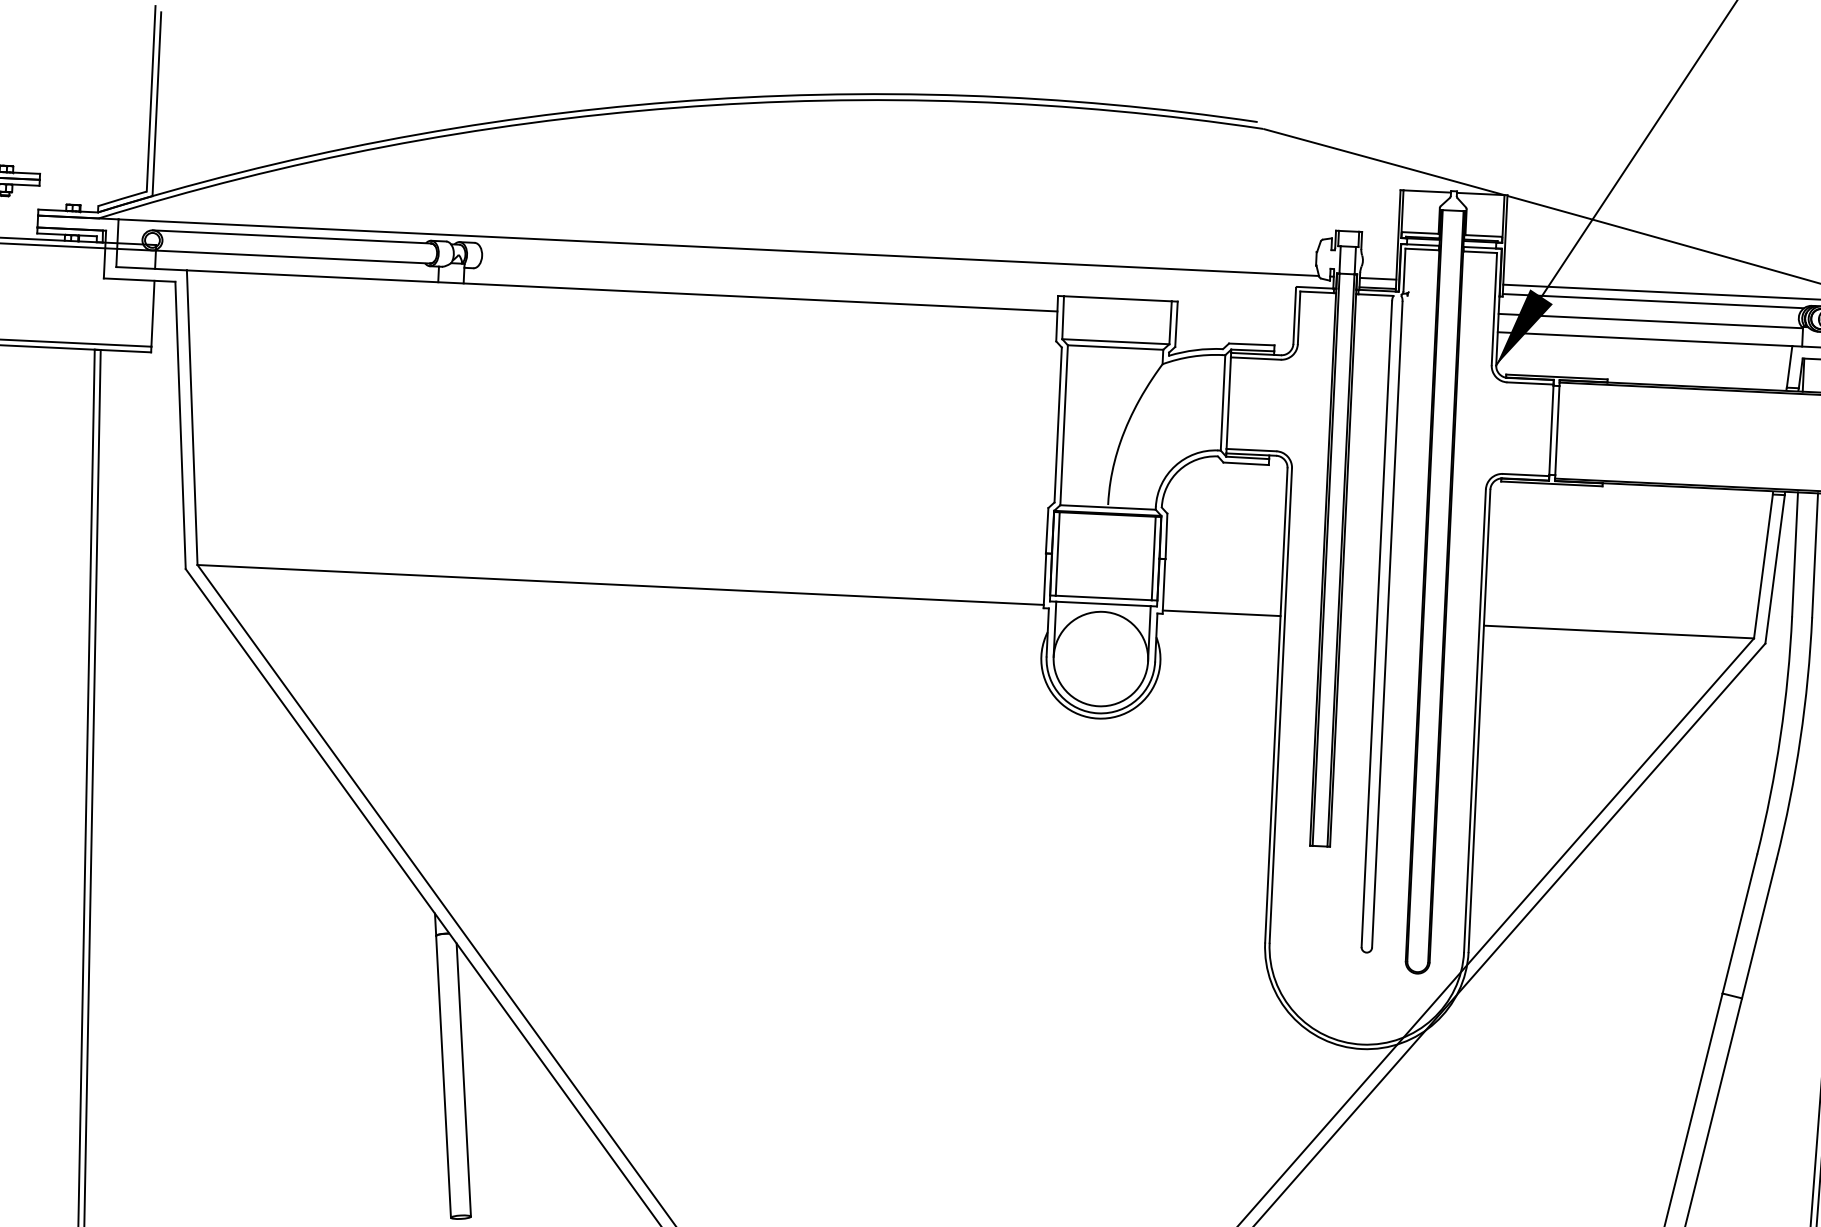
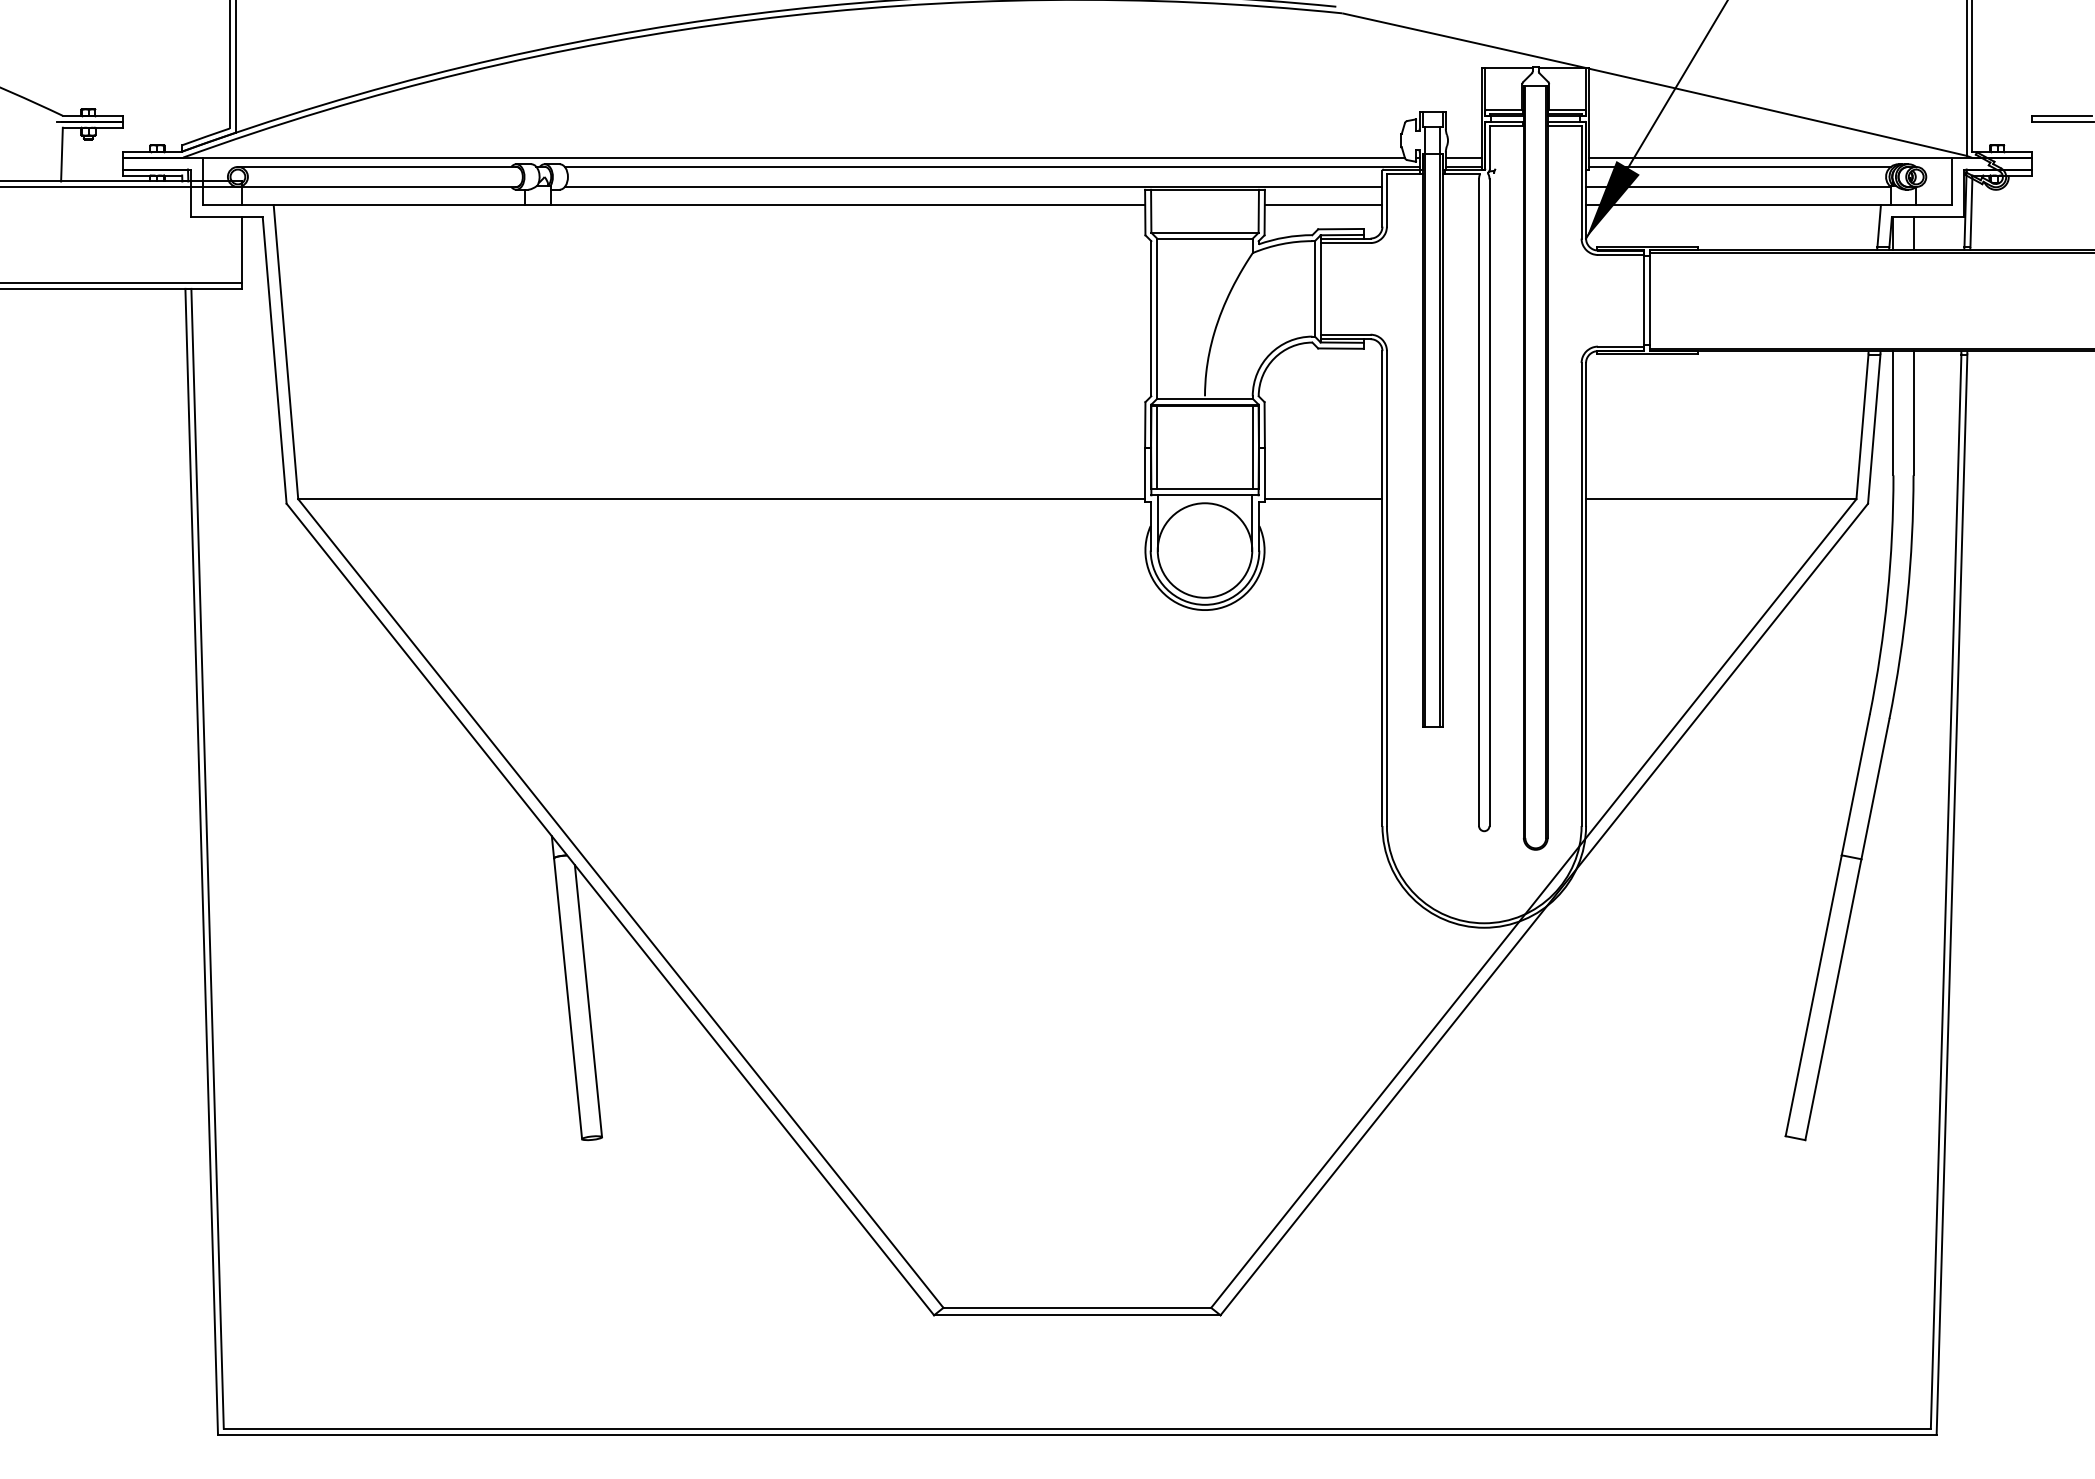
line: (905, 265) -> (991, 166), added
line: (886, 285) -> (973, 187), added
line: (1235, 320) -> (1323, 205), added

